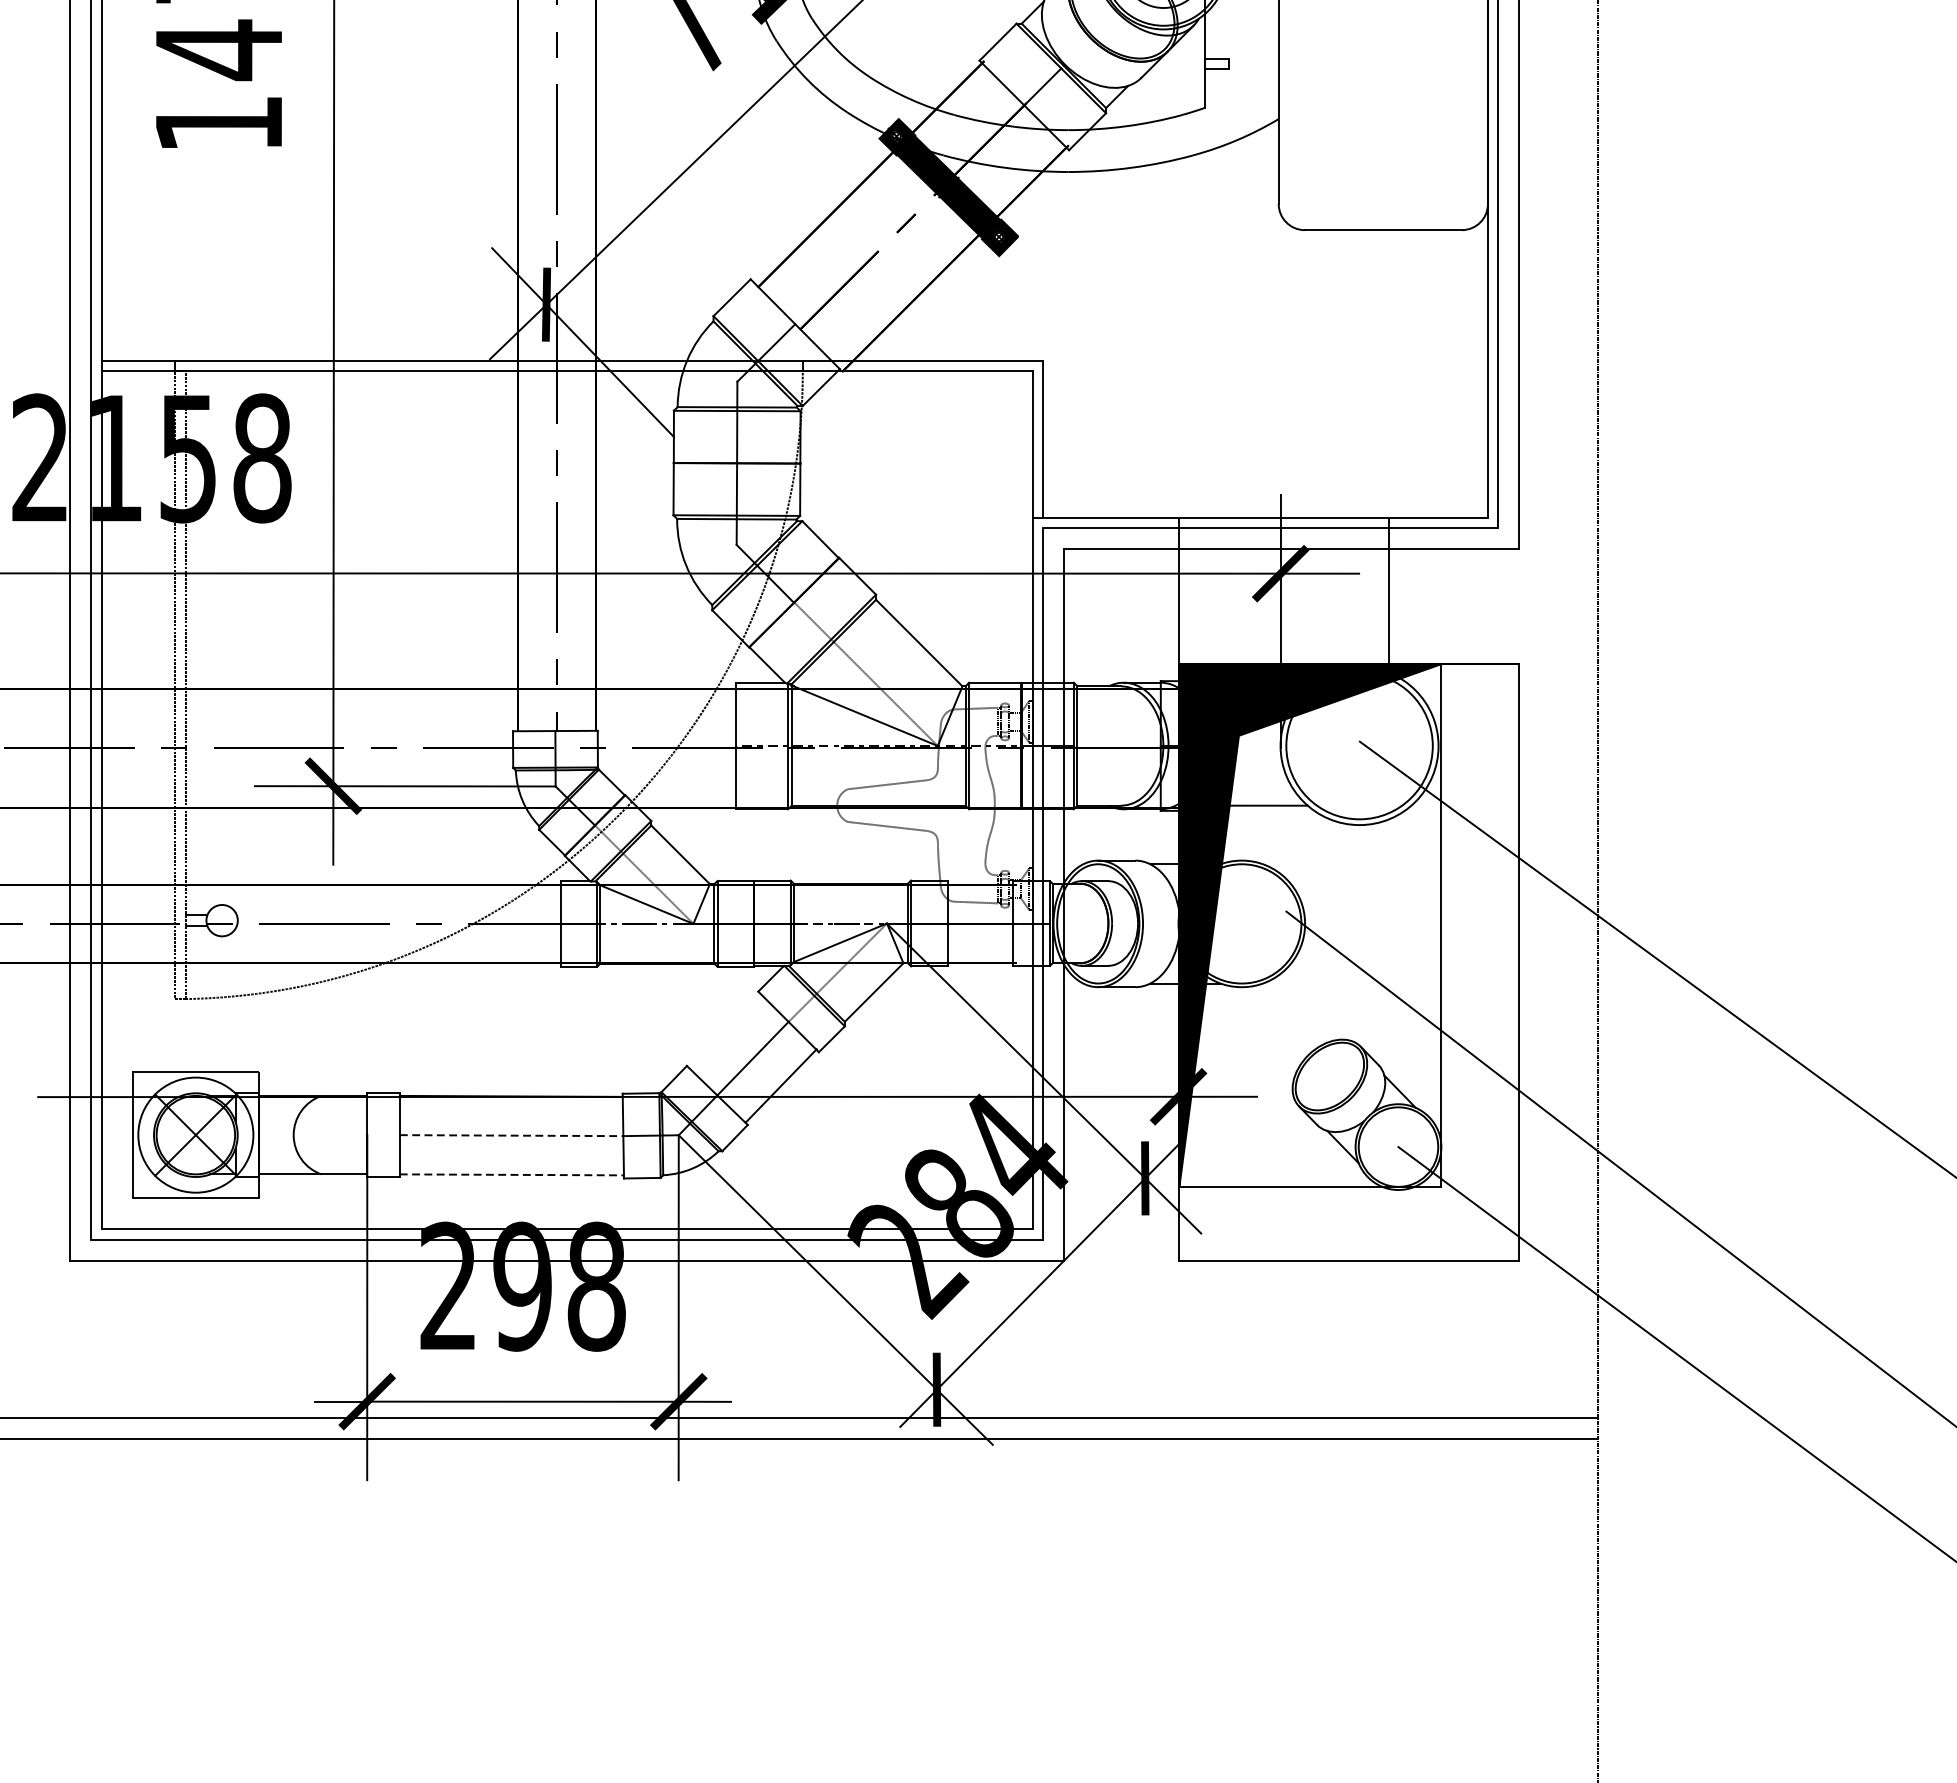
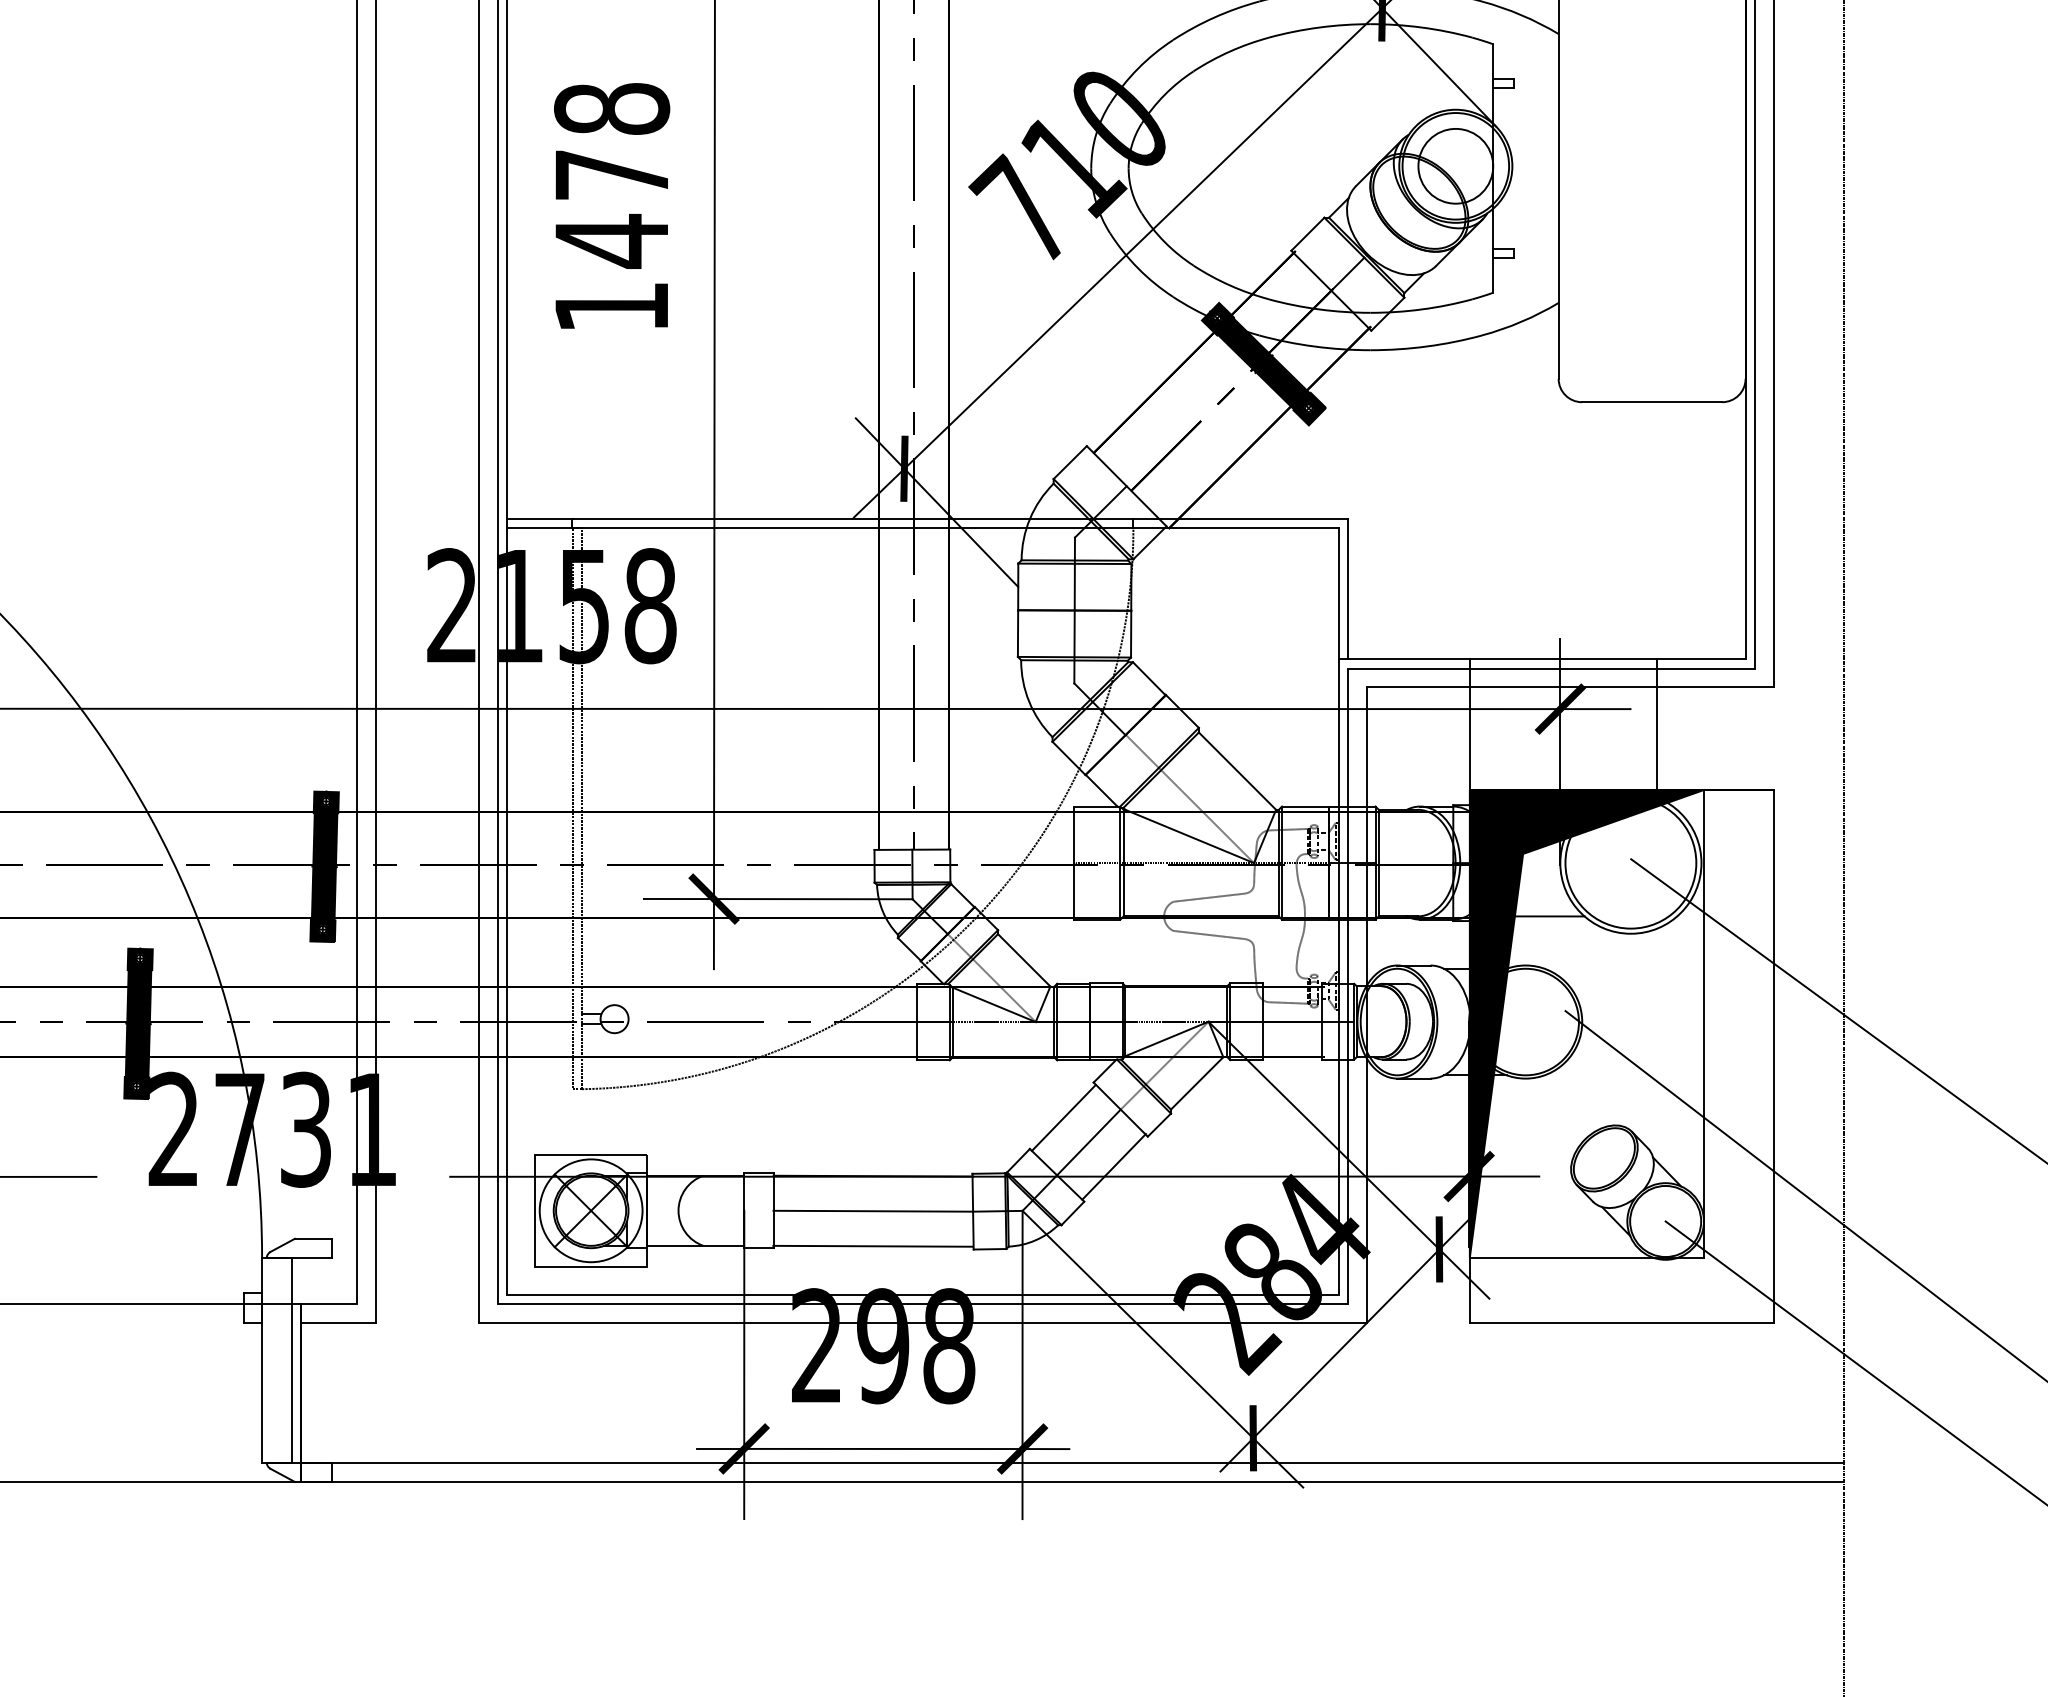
line: (724, 1030) -> (1063, 1117), added
line: (511, 1135) -> (873, 1211), dashed -> solid
line: (511, 1175) -> (873, 1246), dashed -> solid

